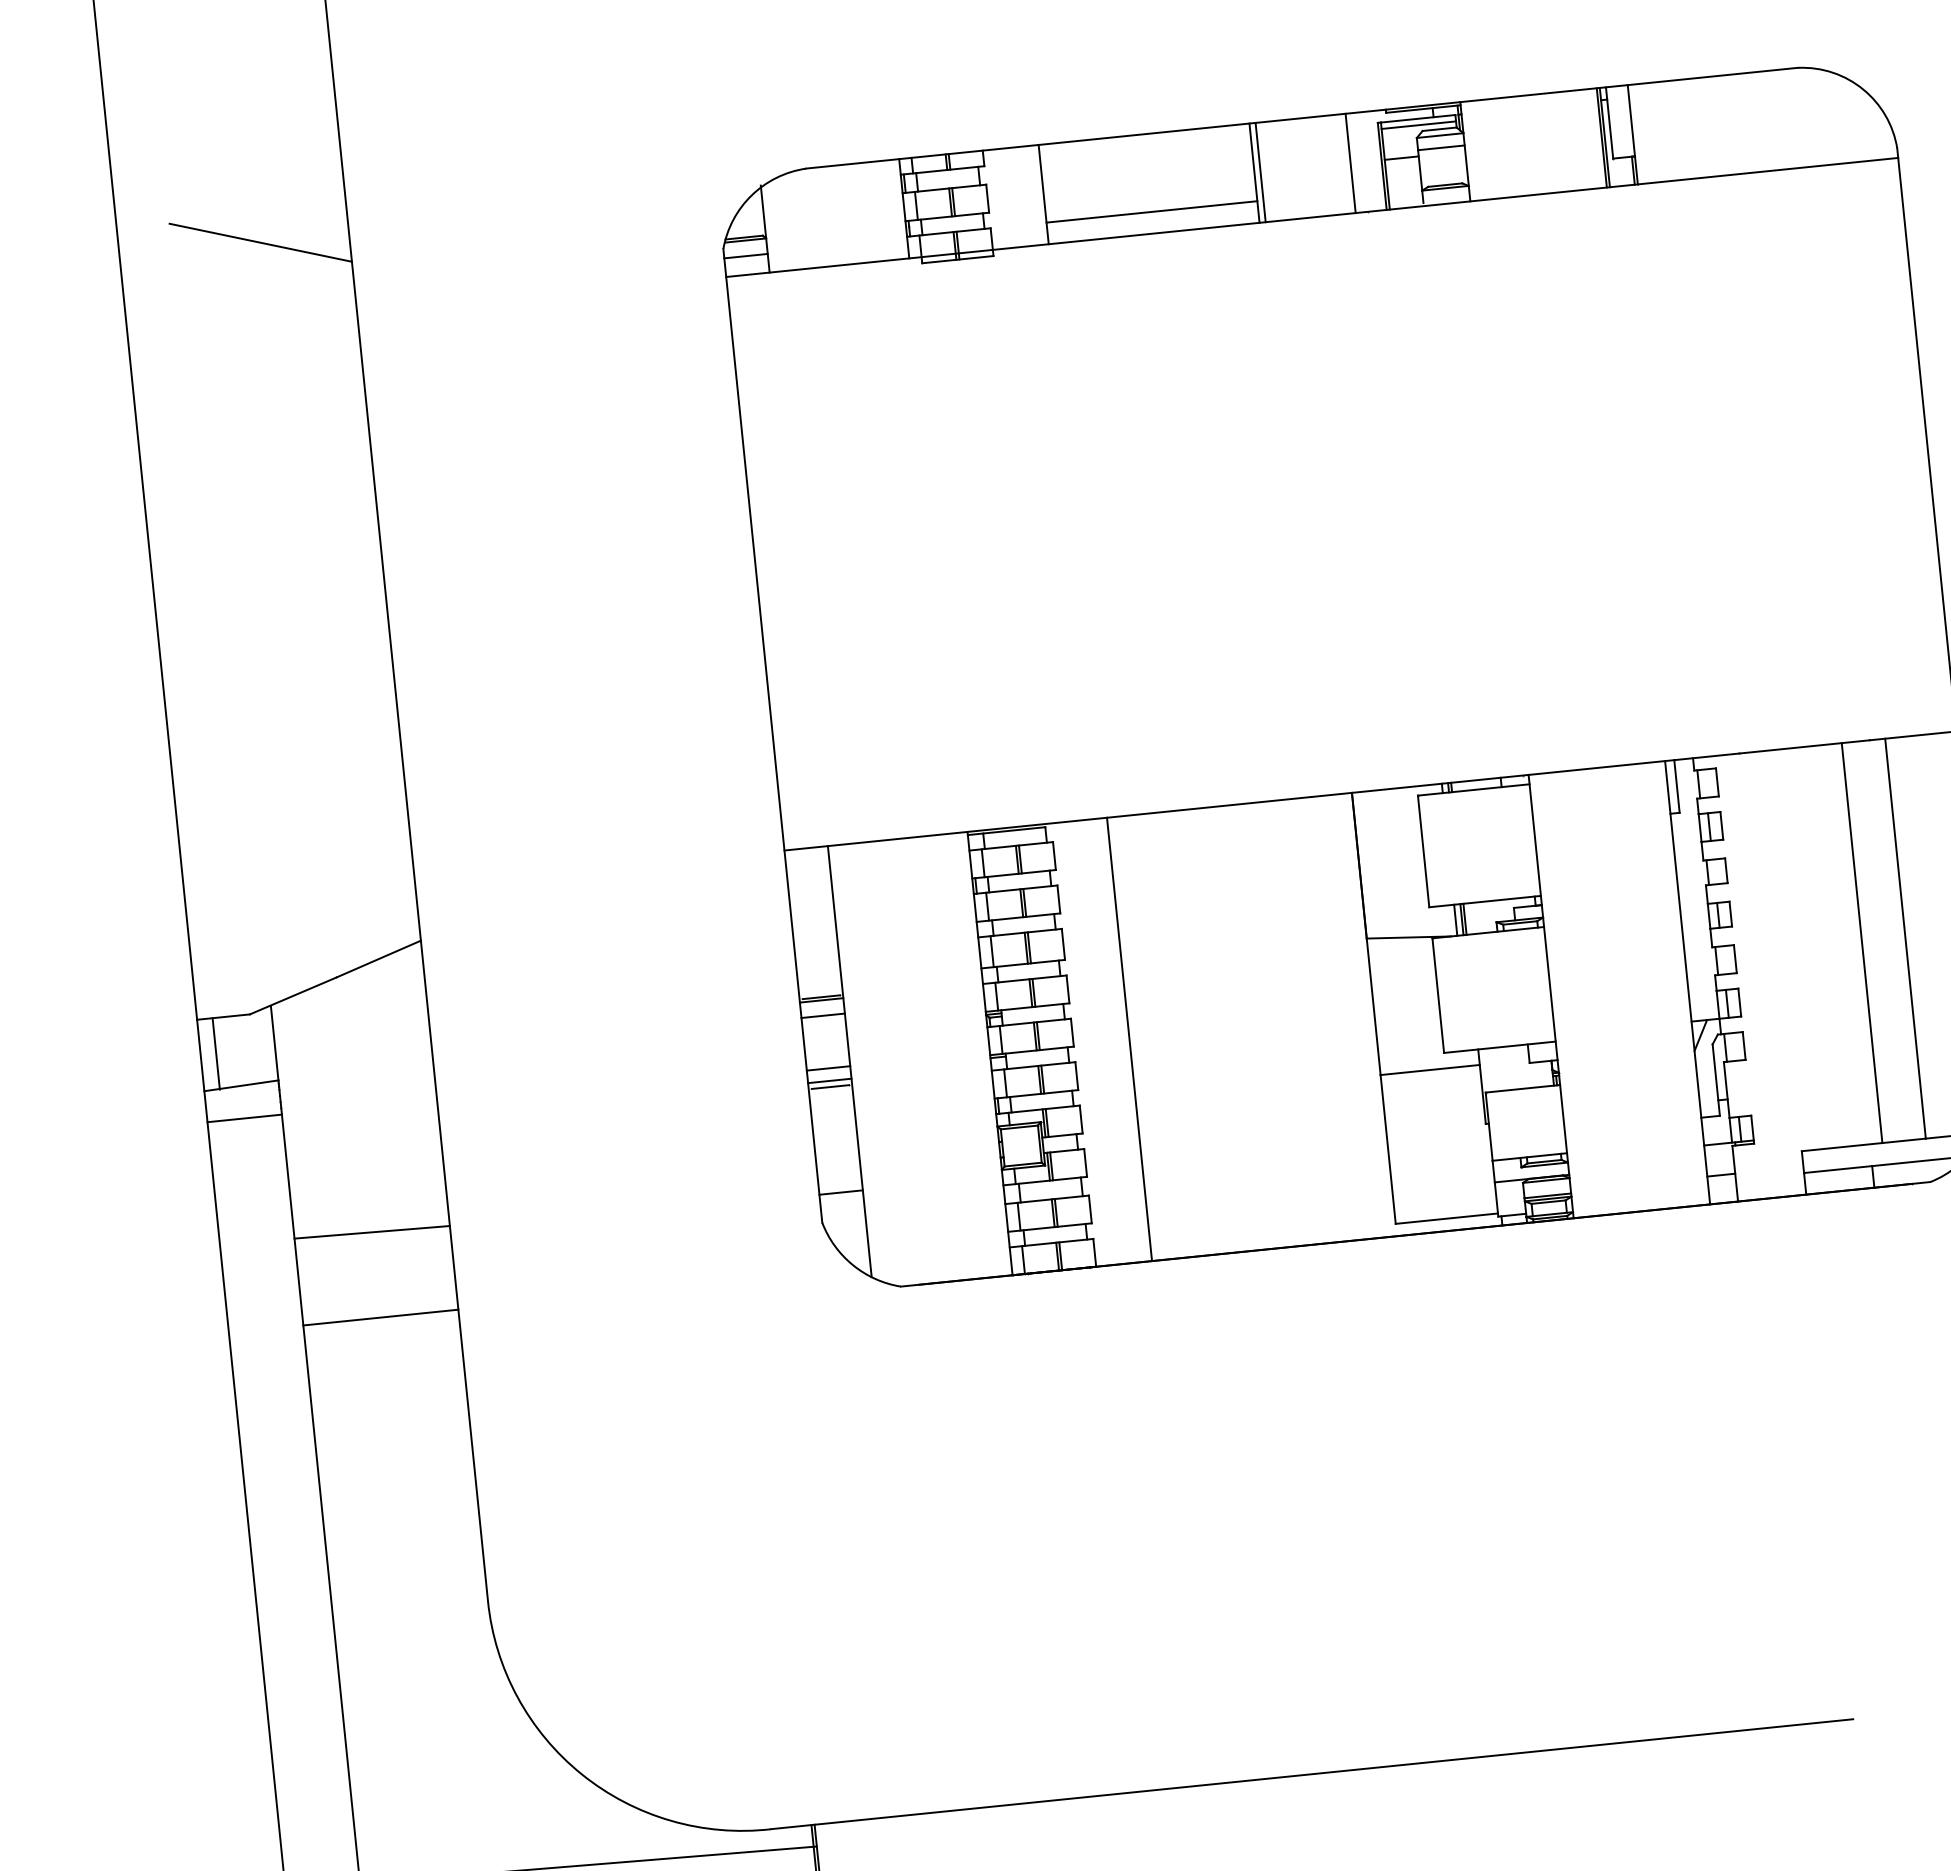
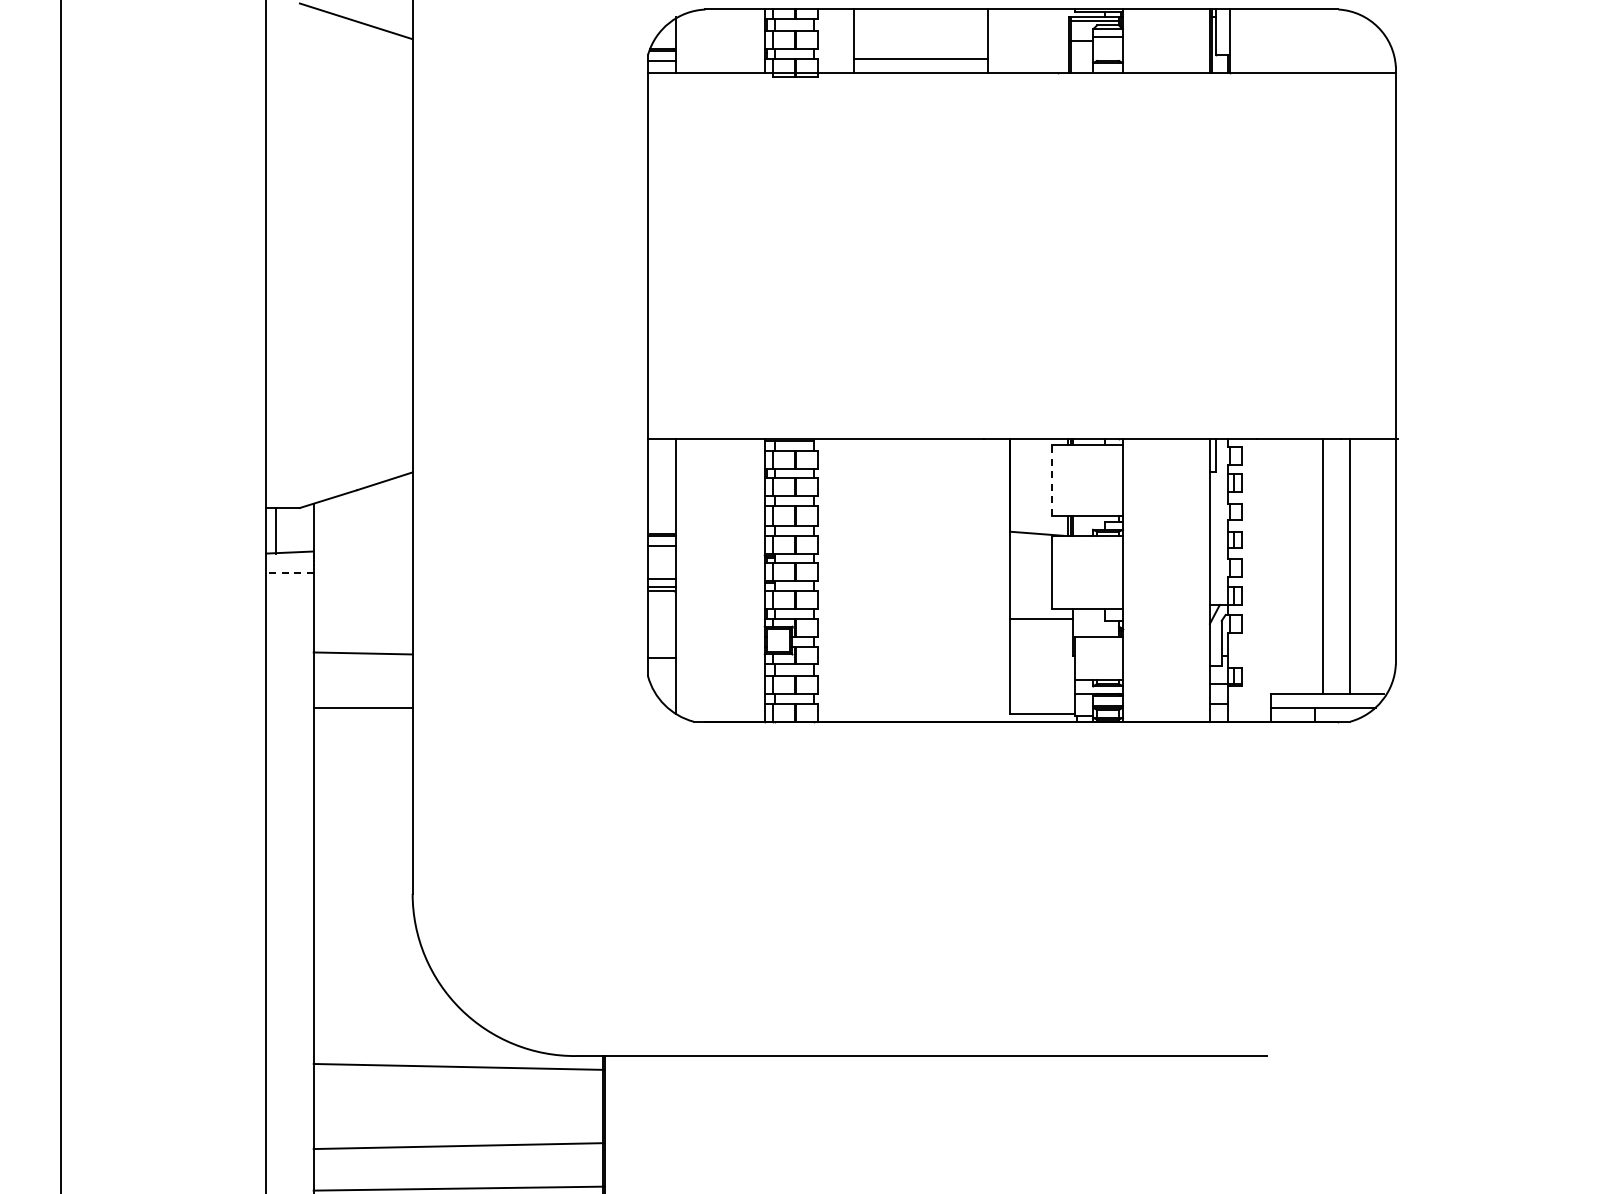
line: (1350, 162) -> (1049, 40), removed
line: (1260, 171) -> (992, 40), removed
line: (1423, 851) -> (1051, 480), solid -> dashed
line: (1128, 1038) -> (853, 579), removed
line: (244, 1118) -> (289, 573), solid -> dashed

